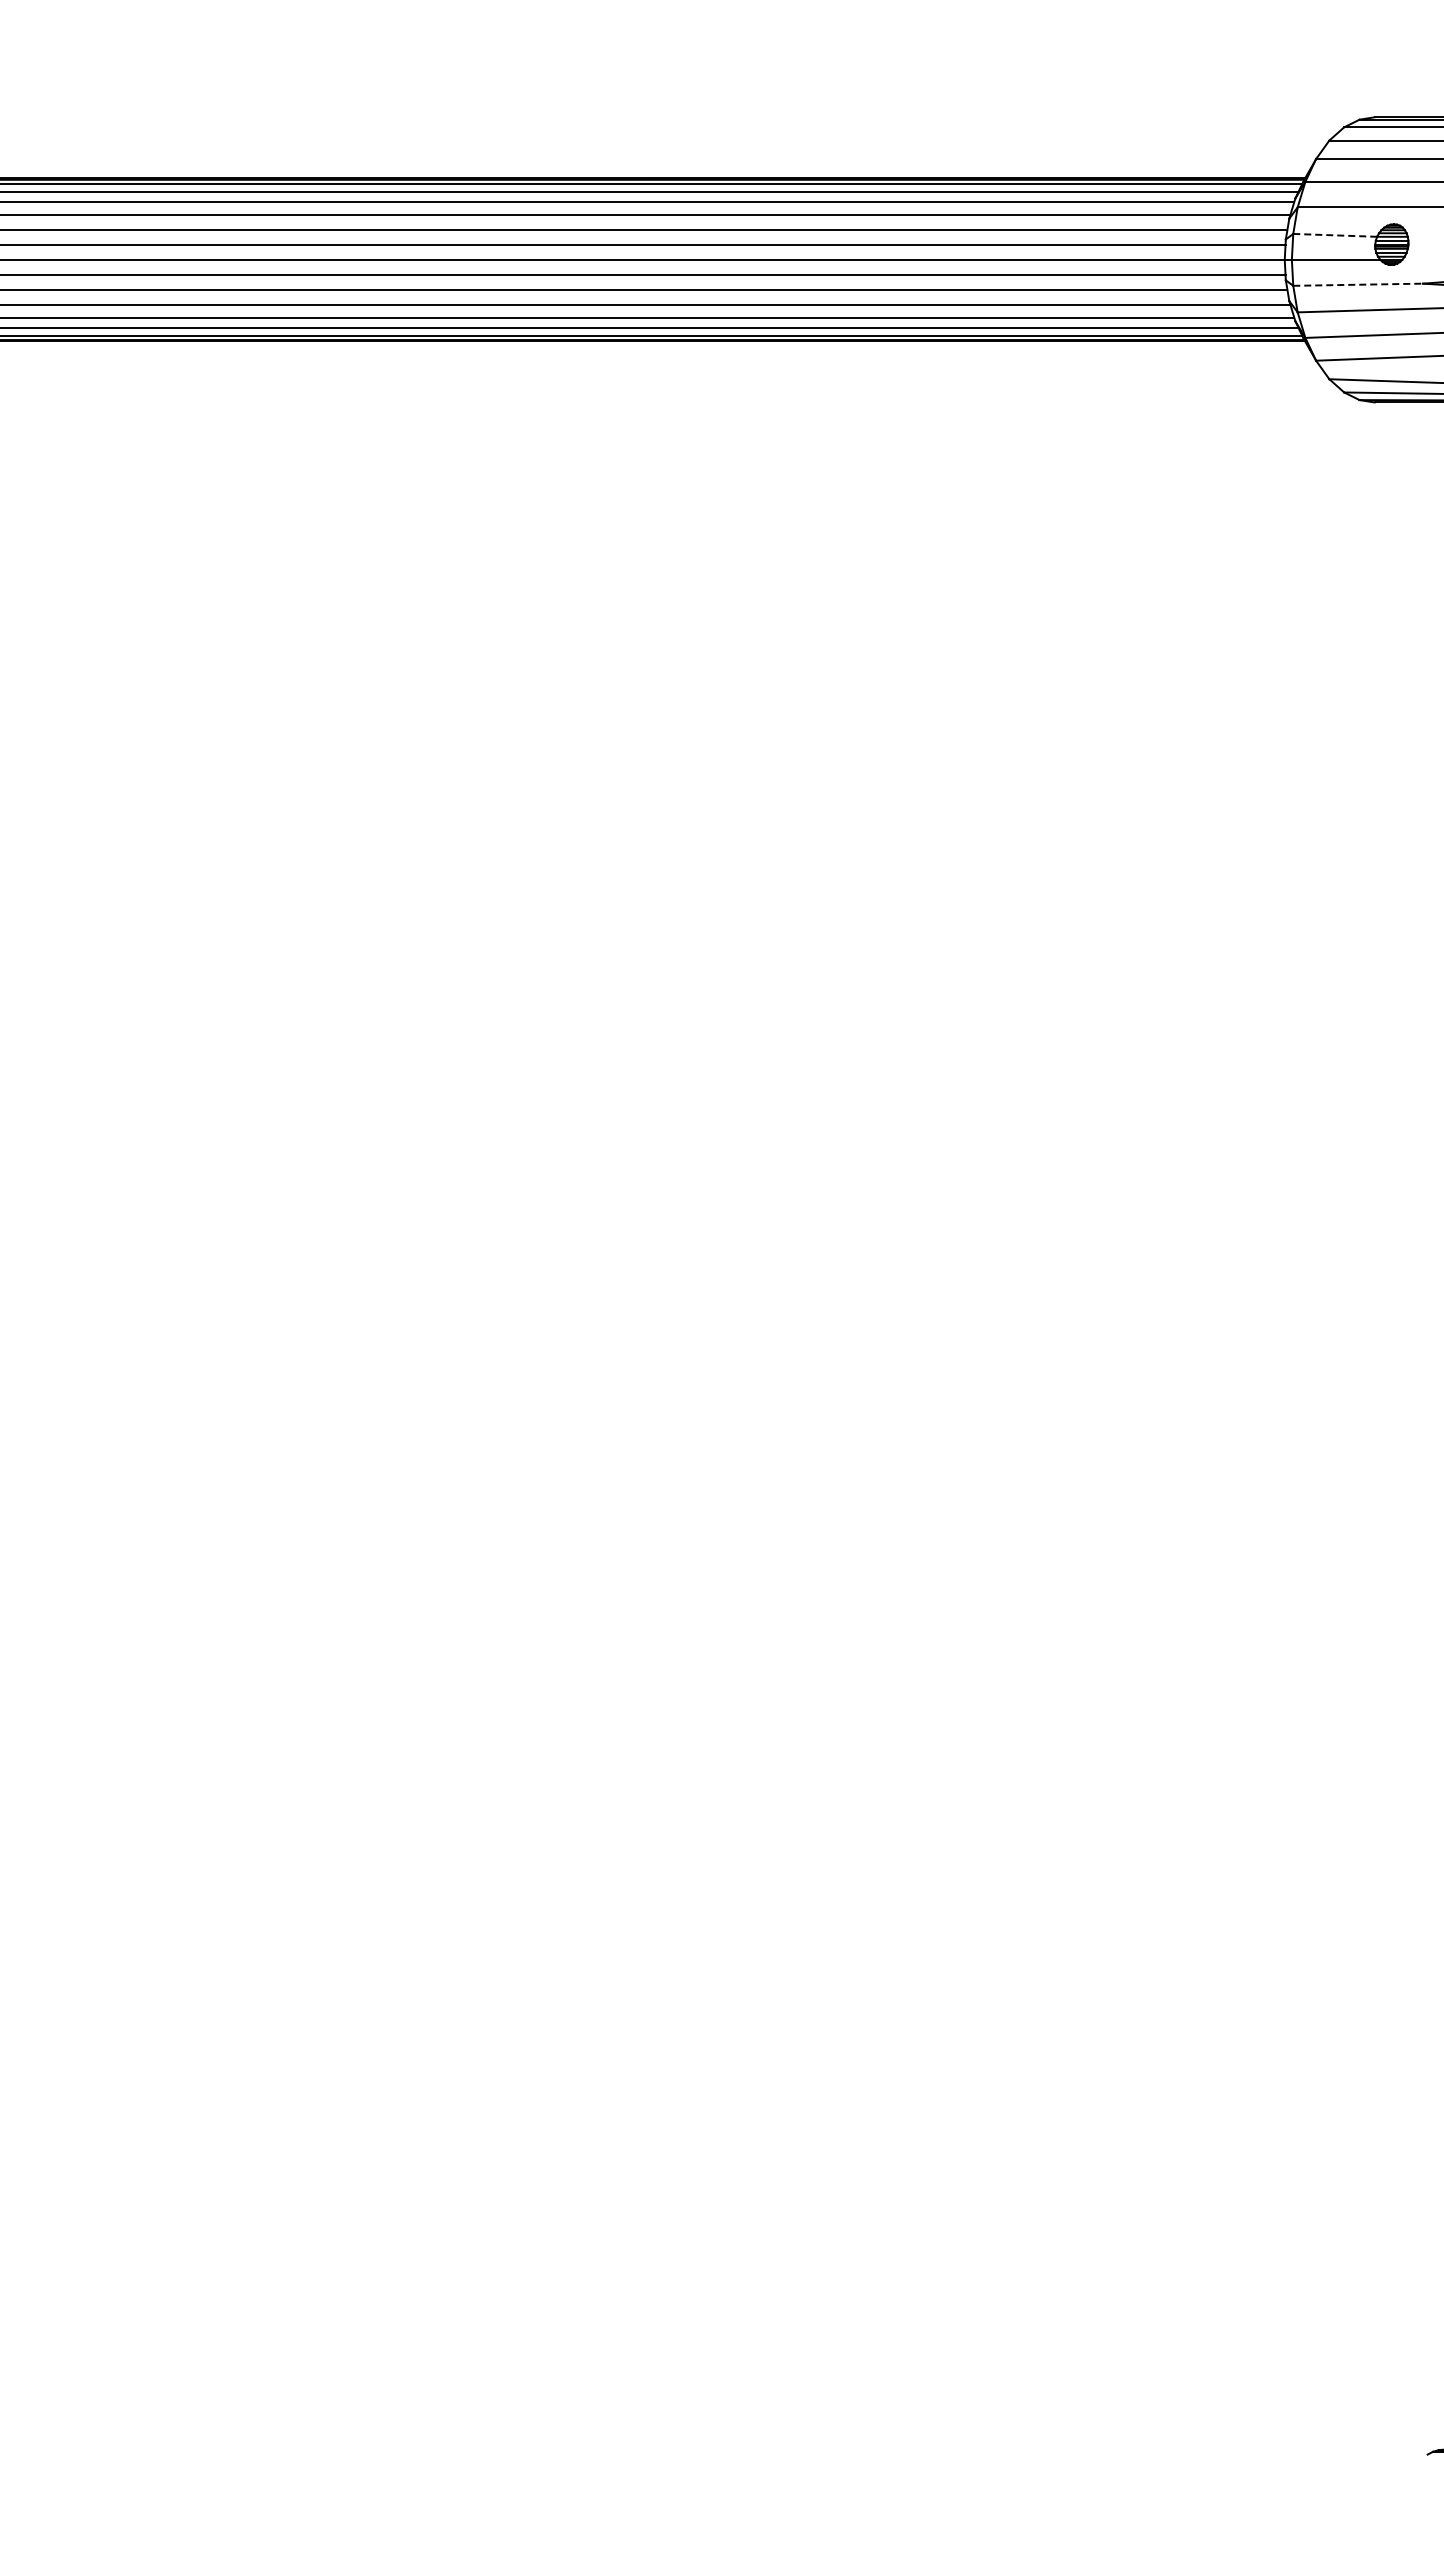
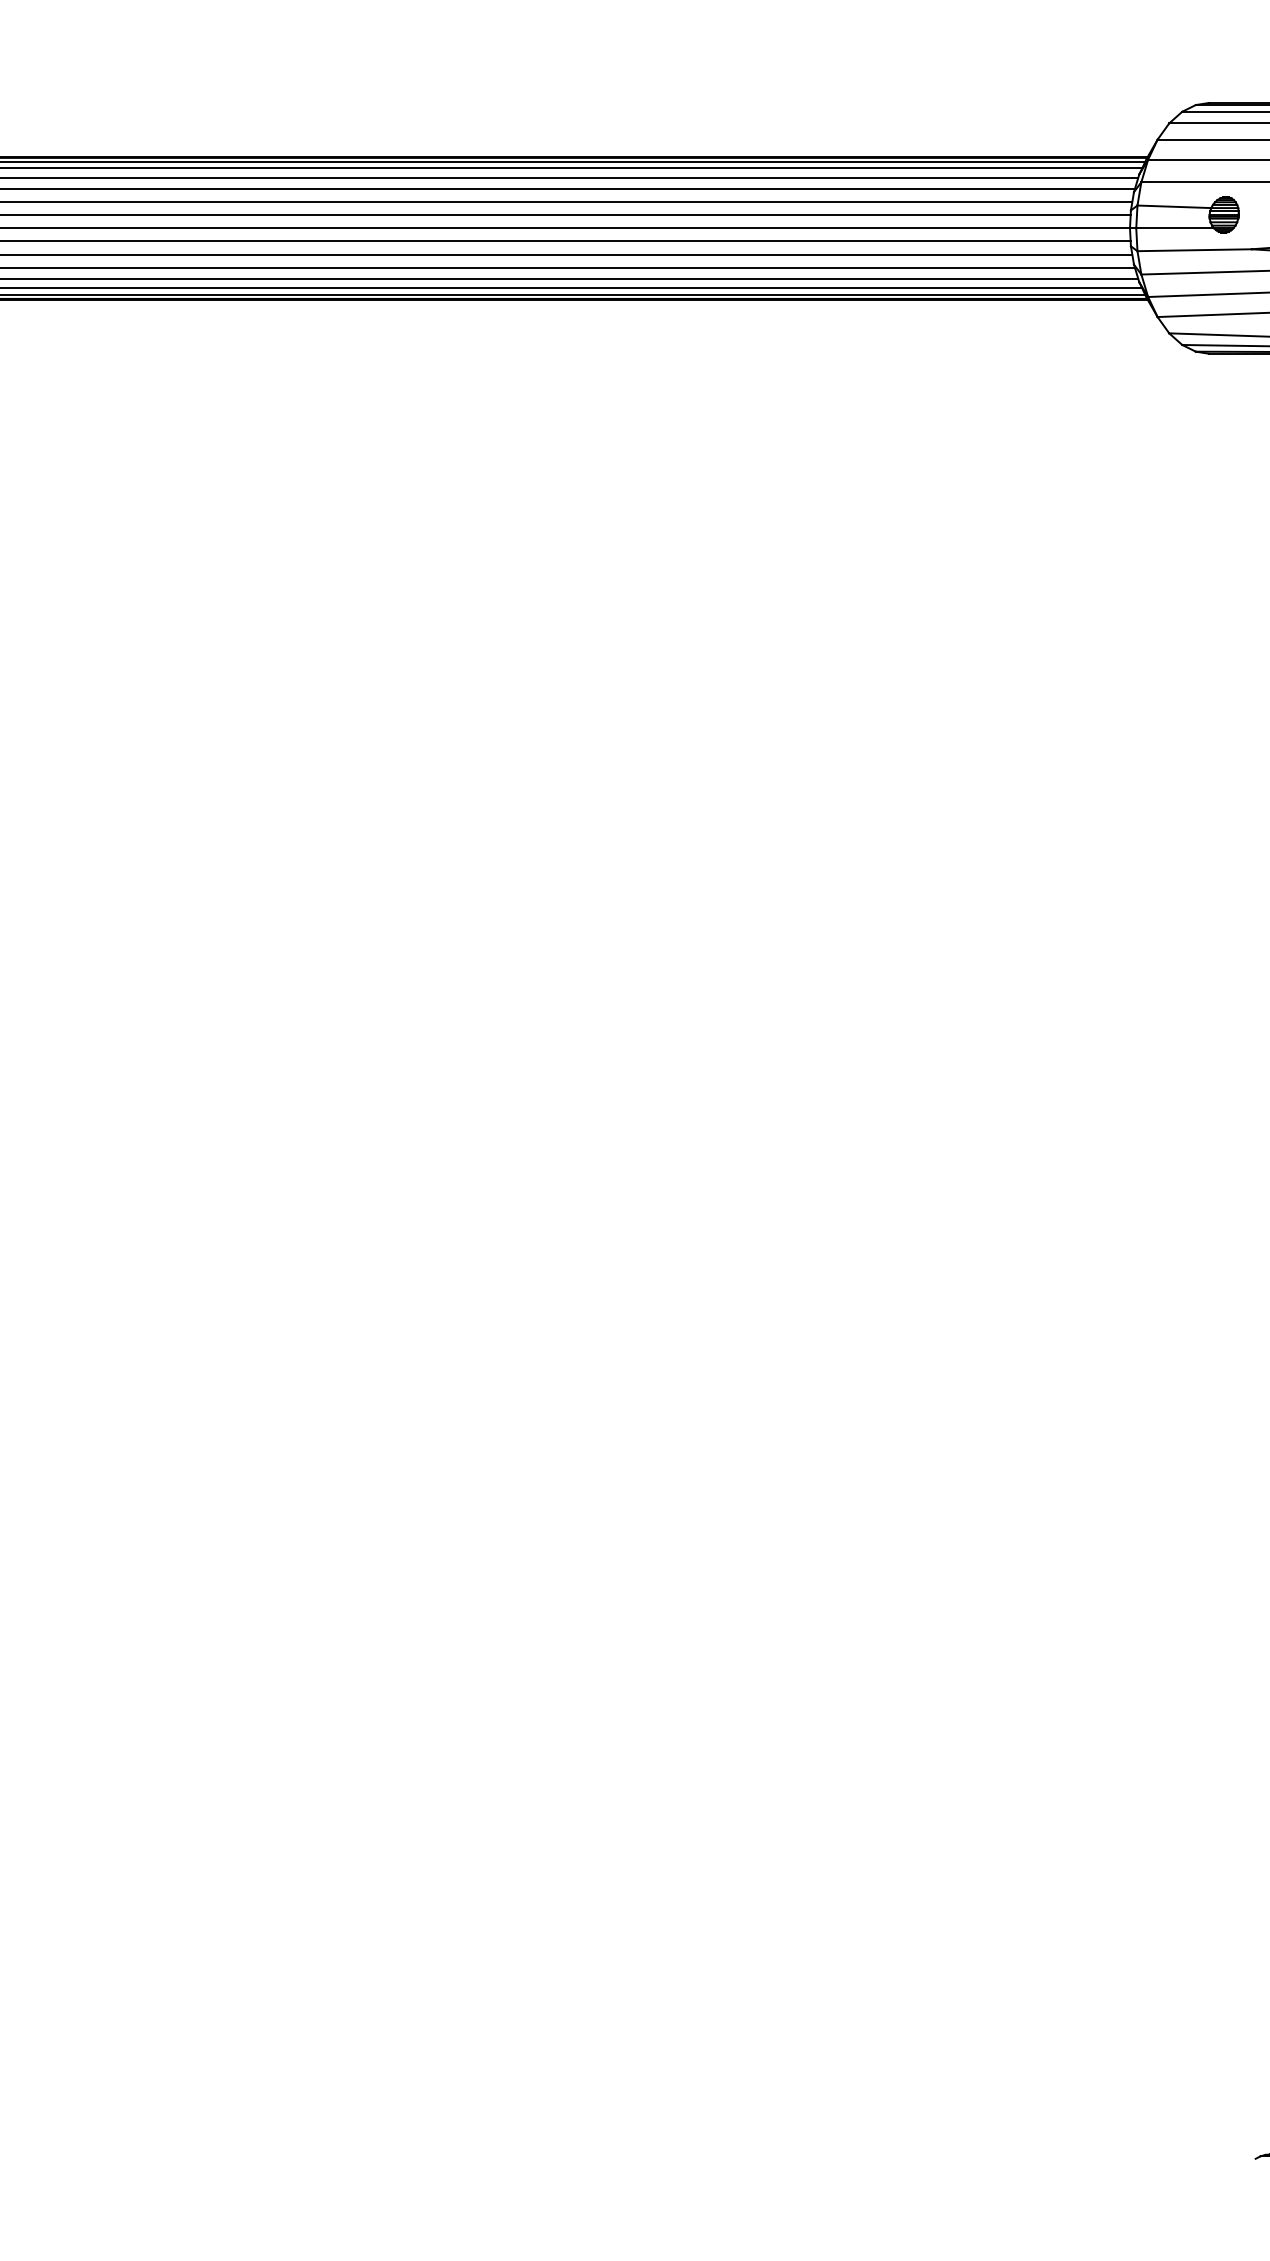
line: (1335, 235) -> (1174, 206), dashed -> solid
line: (1358, 284) -> (1194, 250), dashed -> solid

